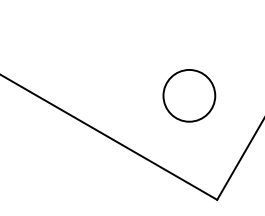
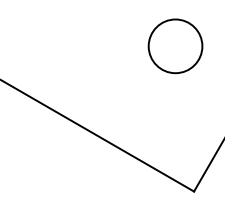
circle: (189, 95) -> (175, 45), moved

